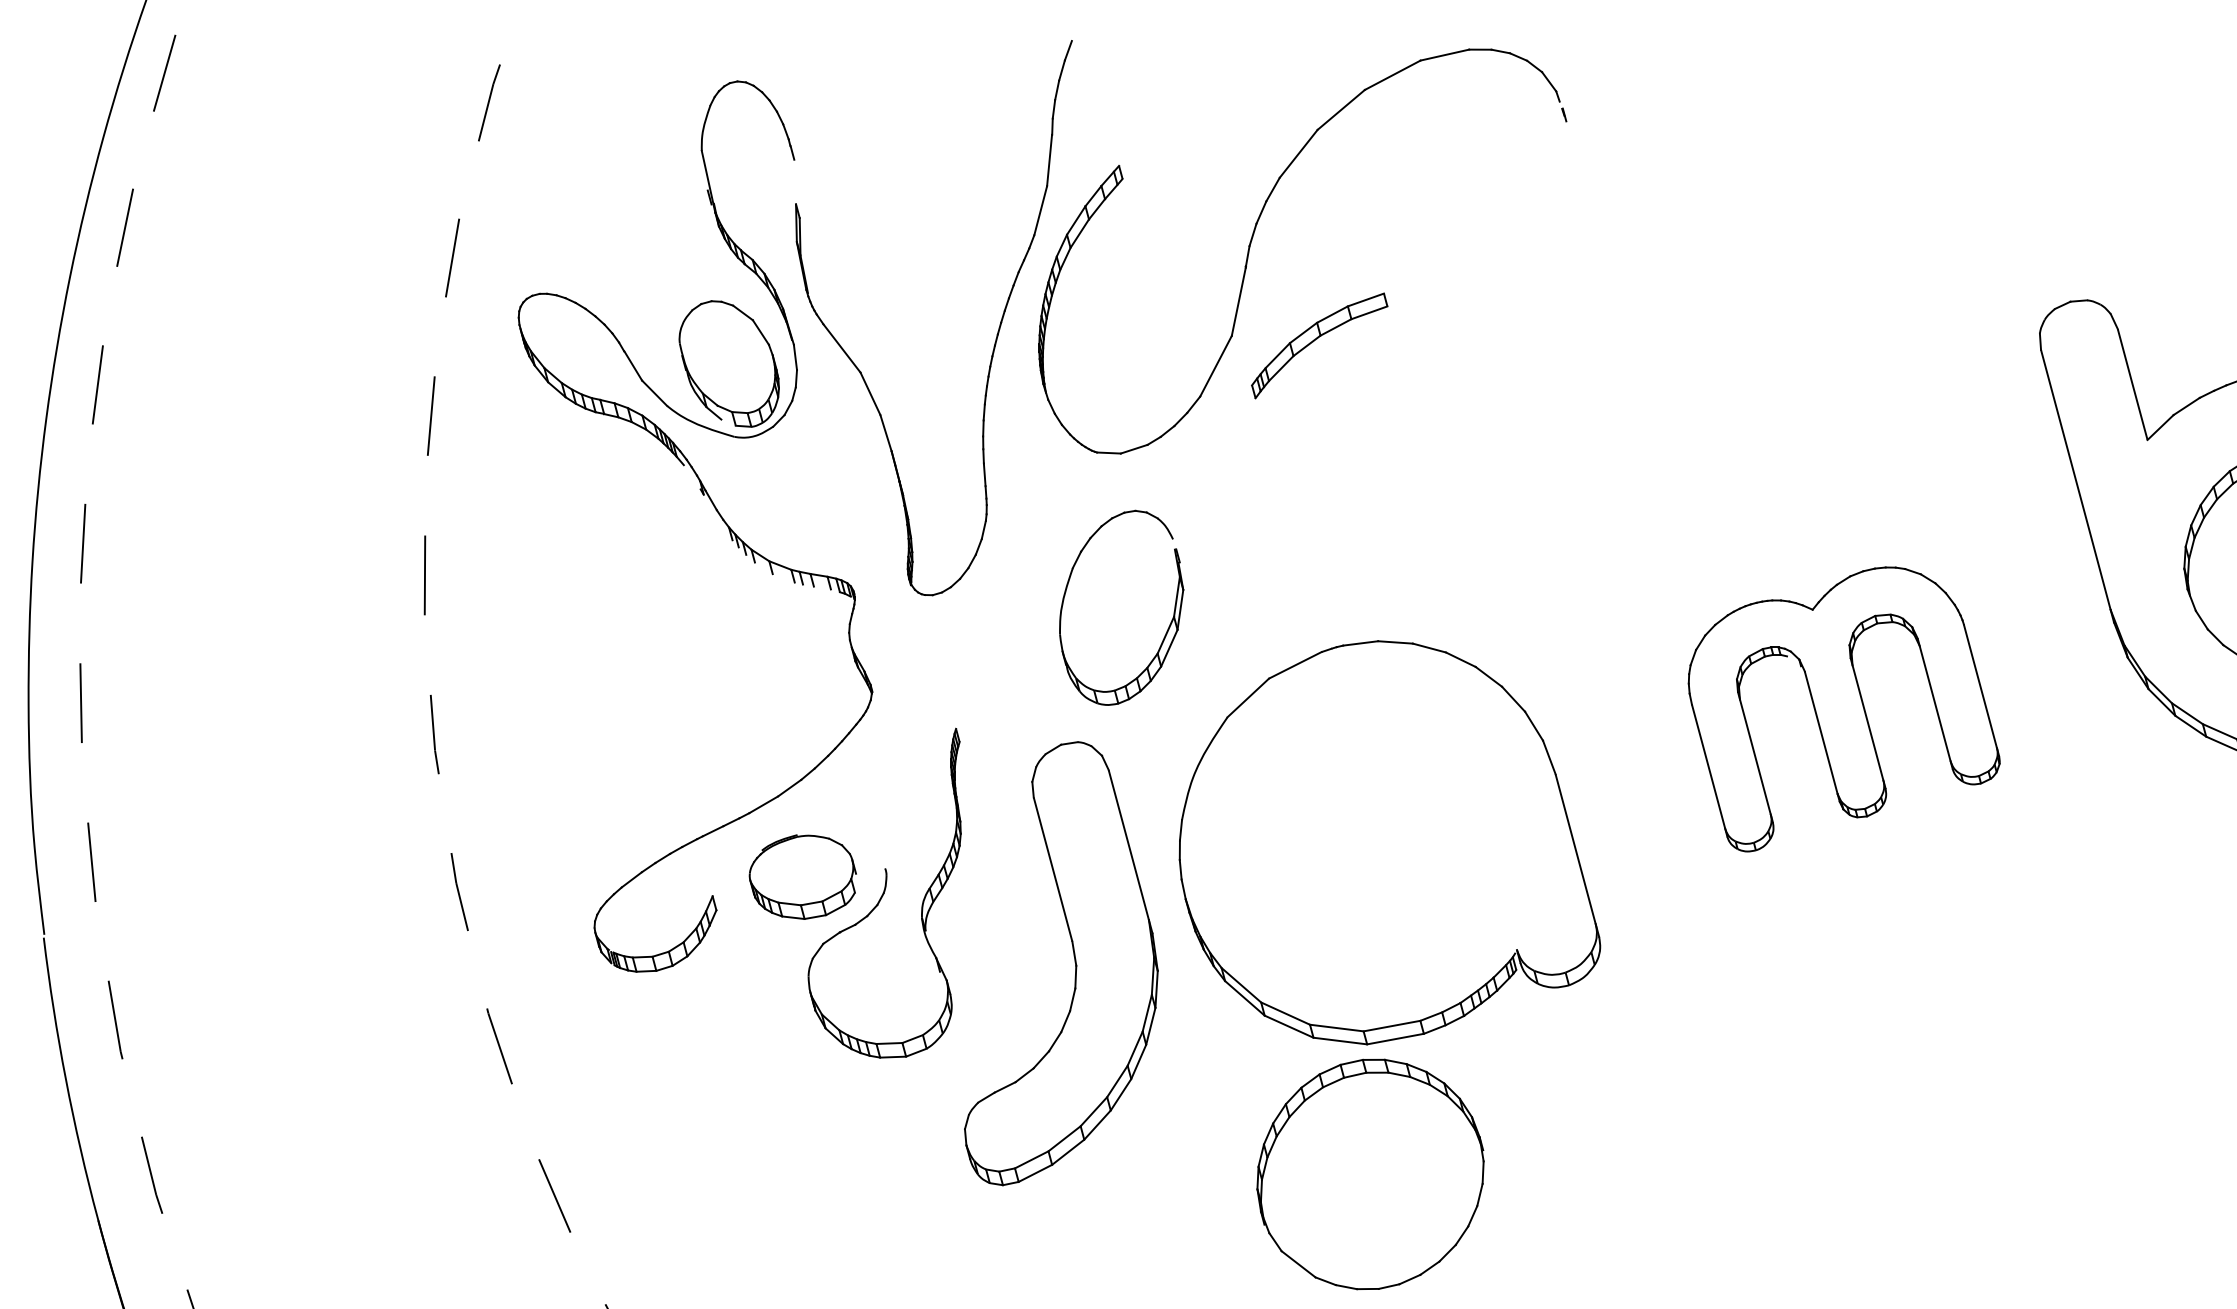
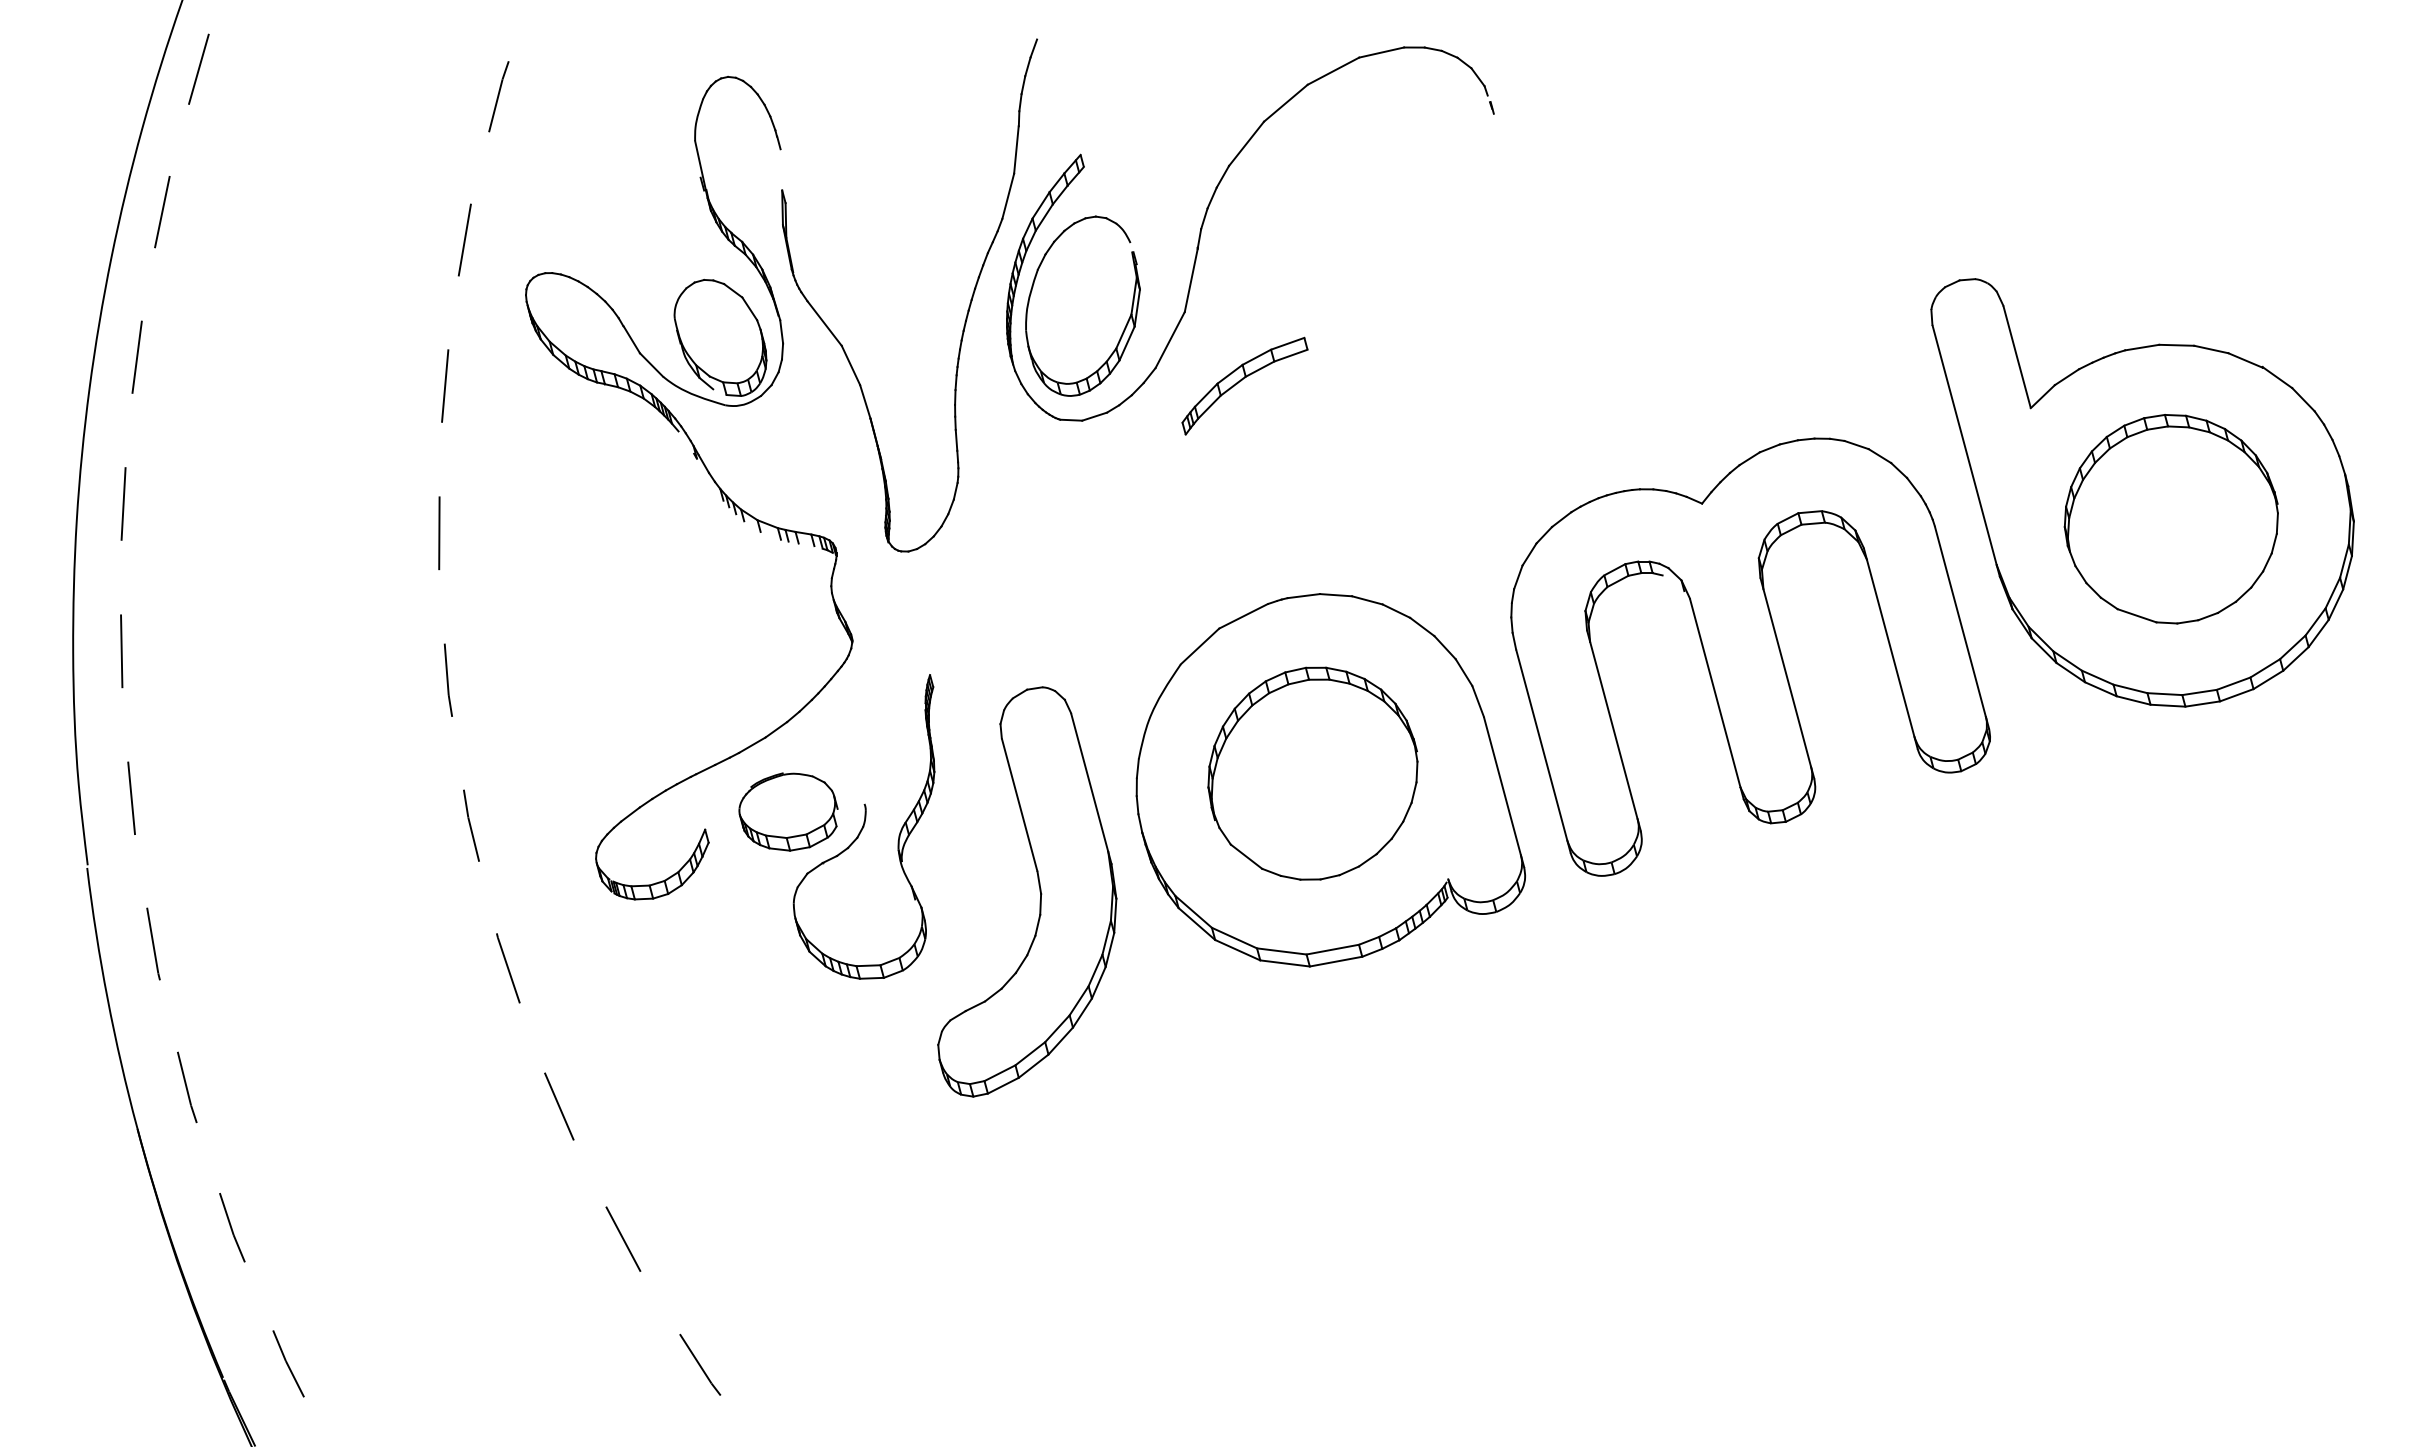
part: (1319, 345) -> (1244, 385), moved
part: (1168, 625) -> (1126, 322), moved
part: (1844, 708) -> (1750, 656), size x1.67
part: (1370, 1174) -> (1312, 773), moved

